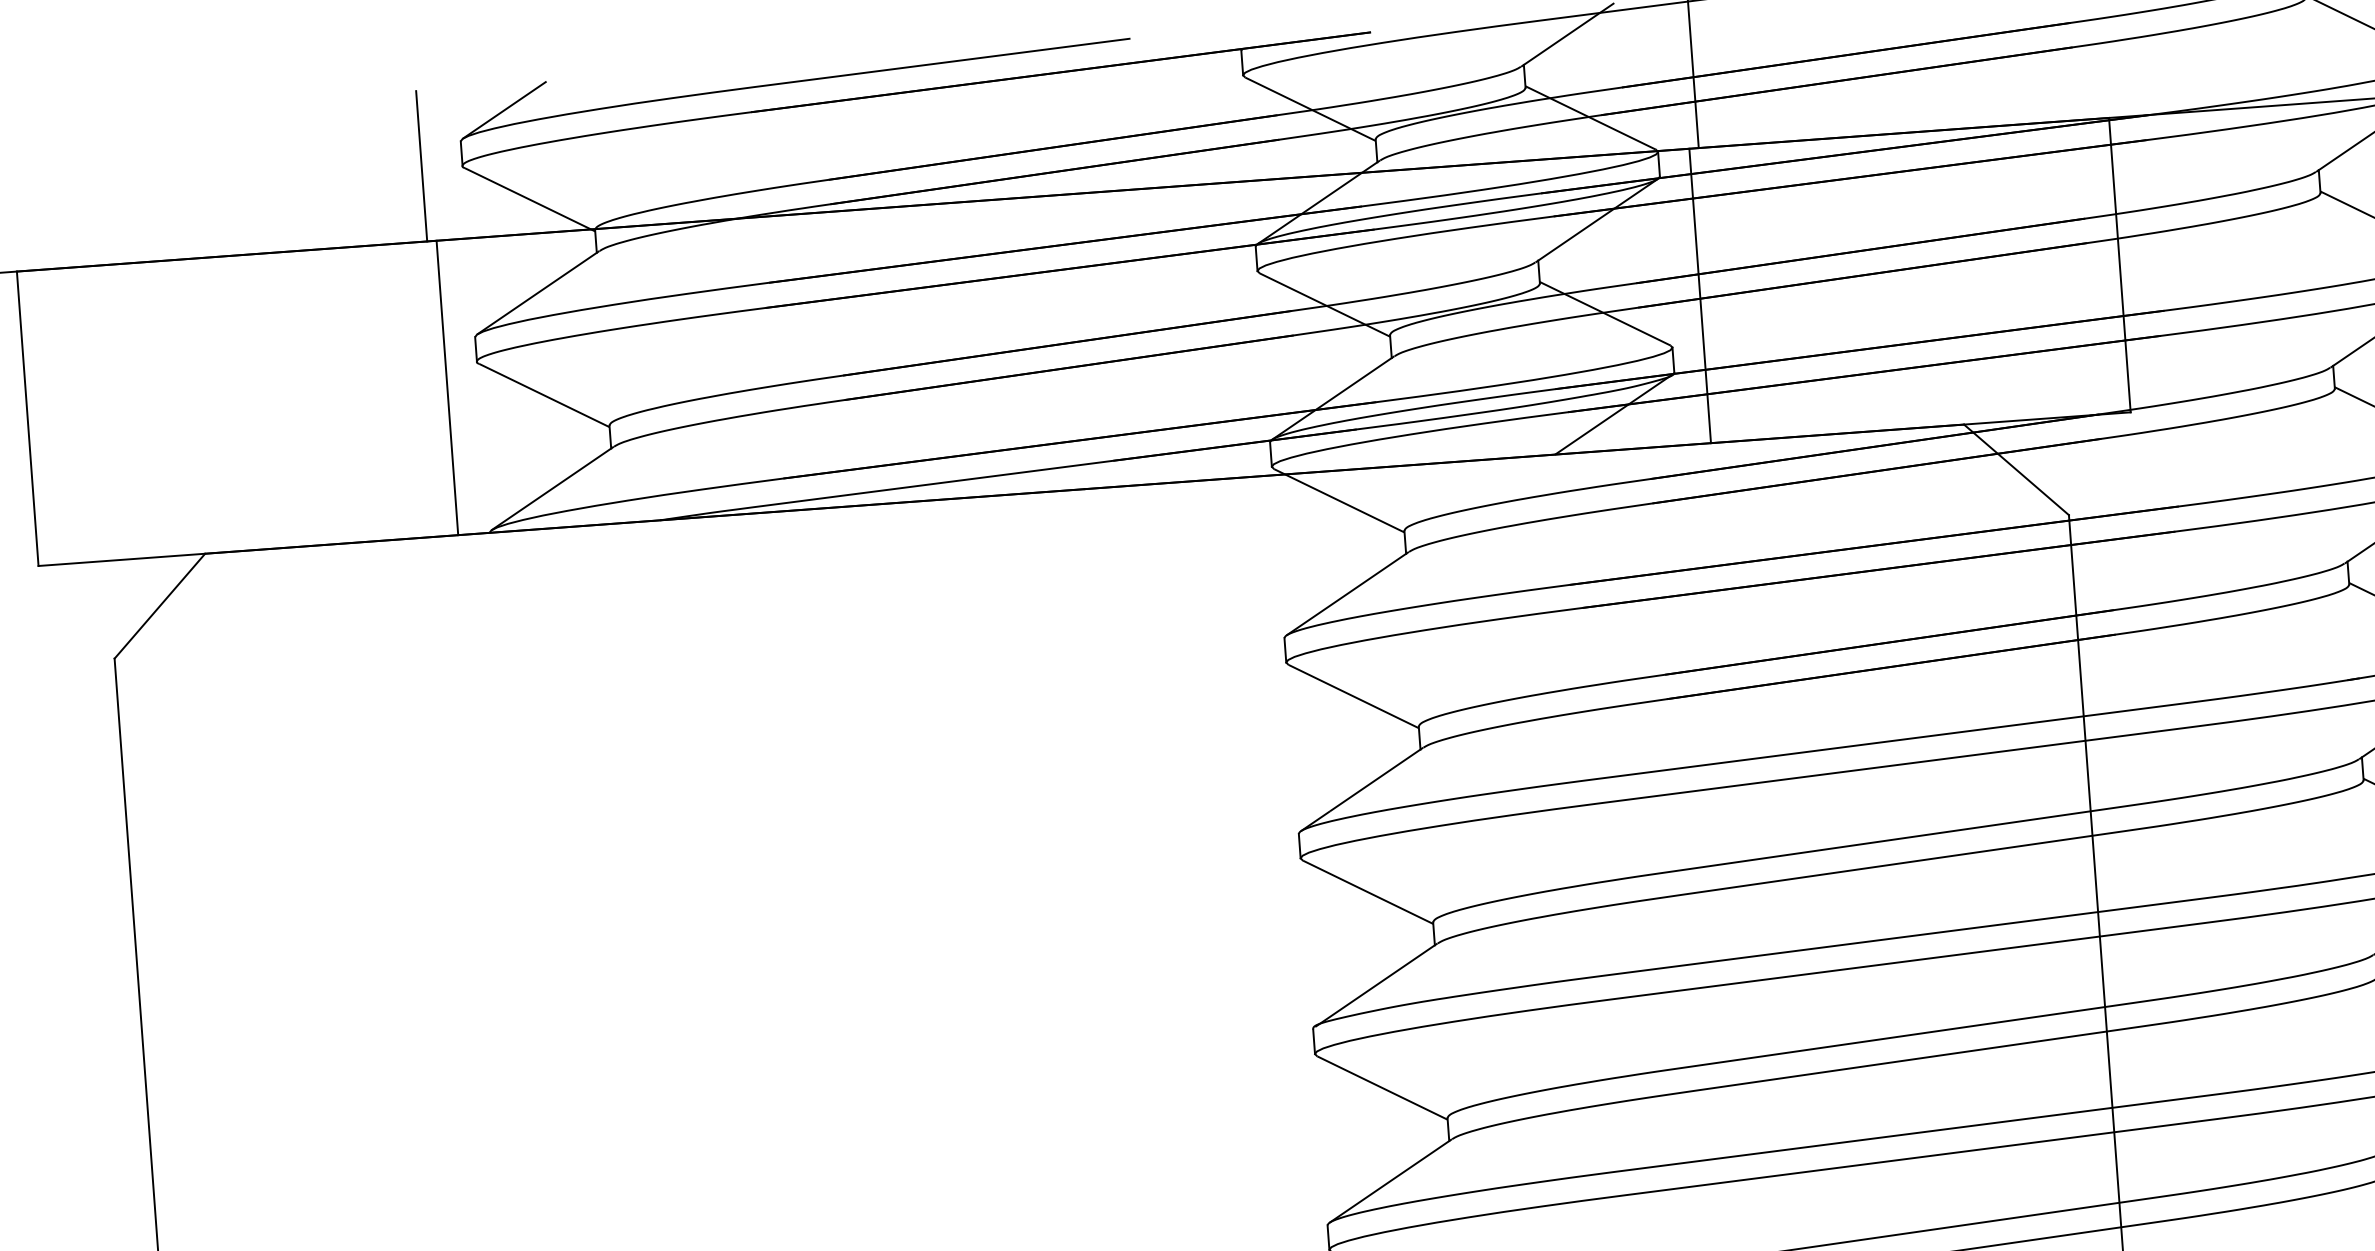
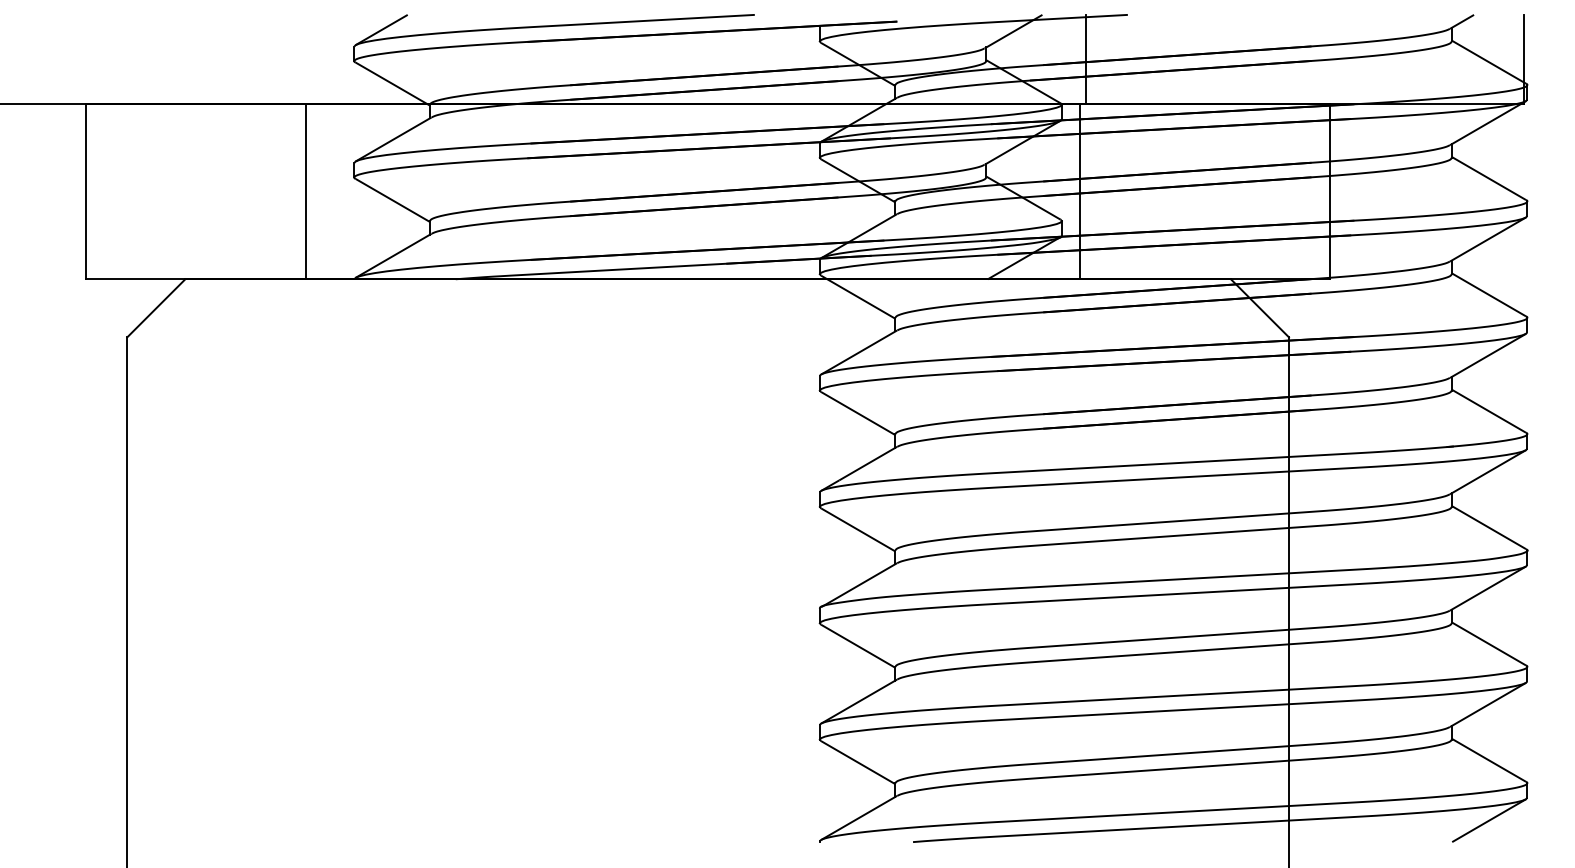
line: (422, 166) -> (330, 59), removed
line: (446, 387) -> (305, 191), moved

